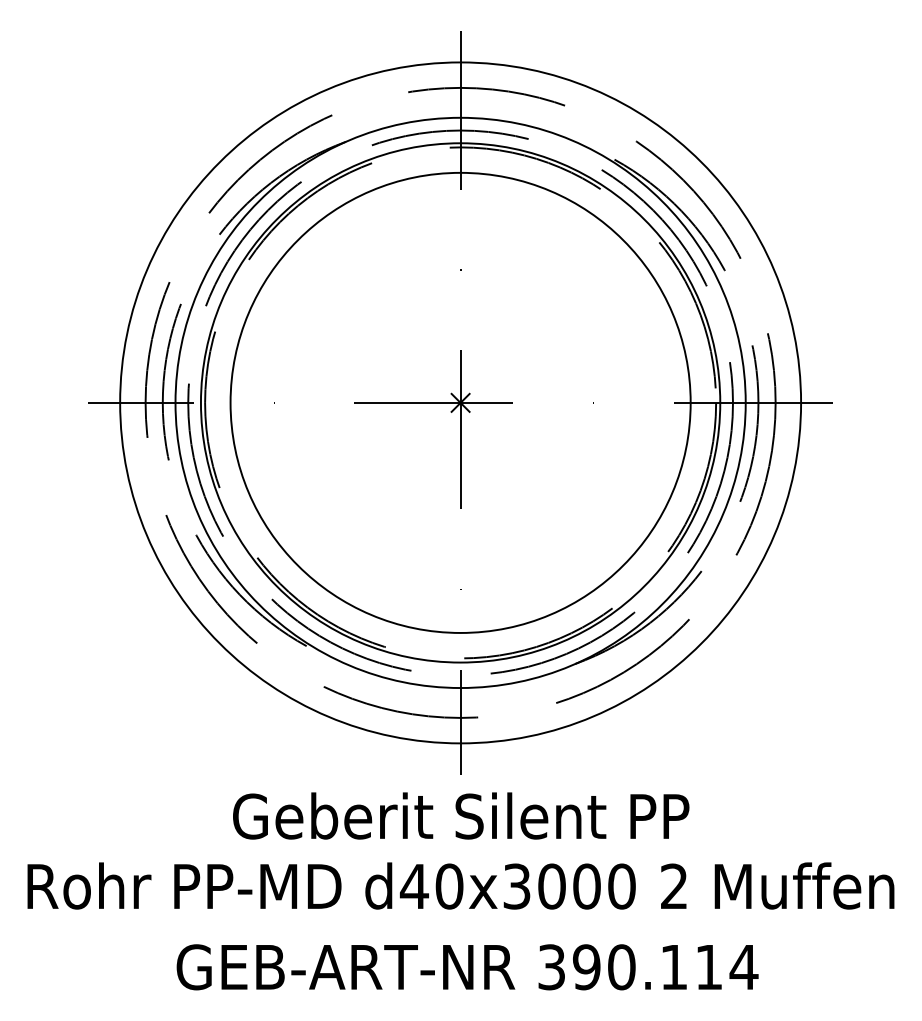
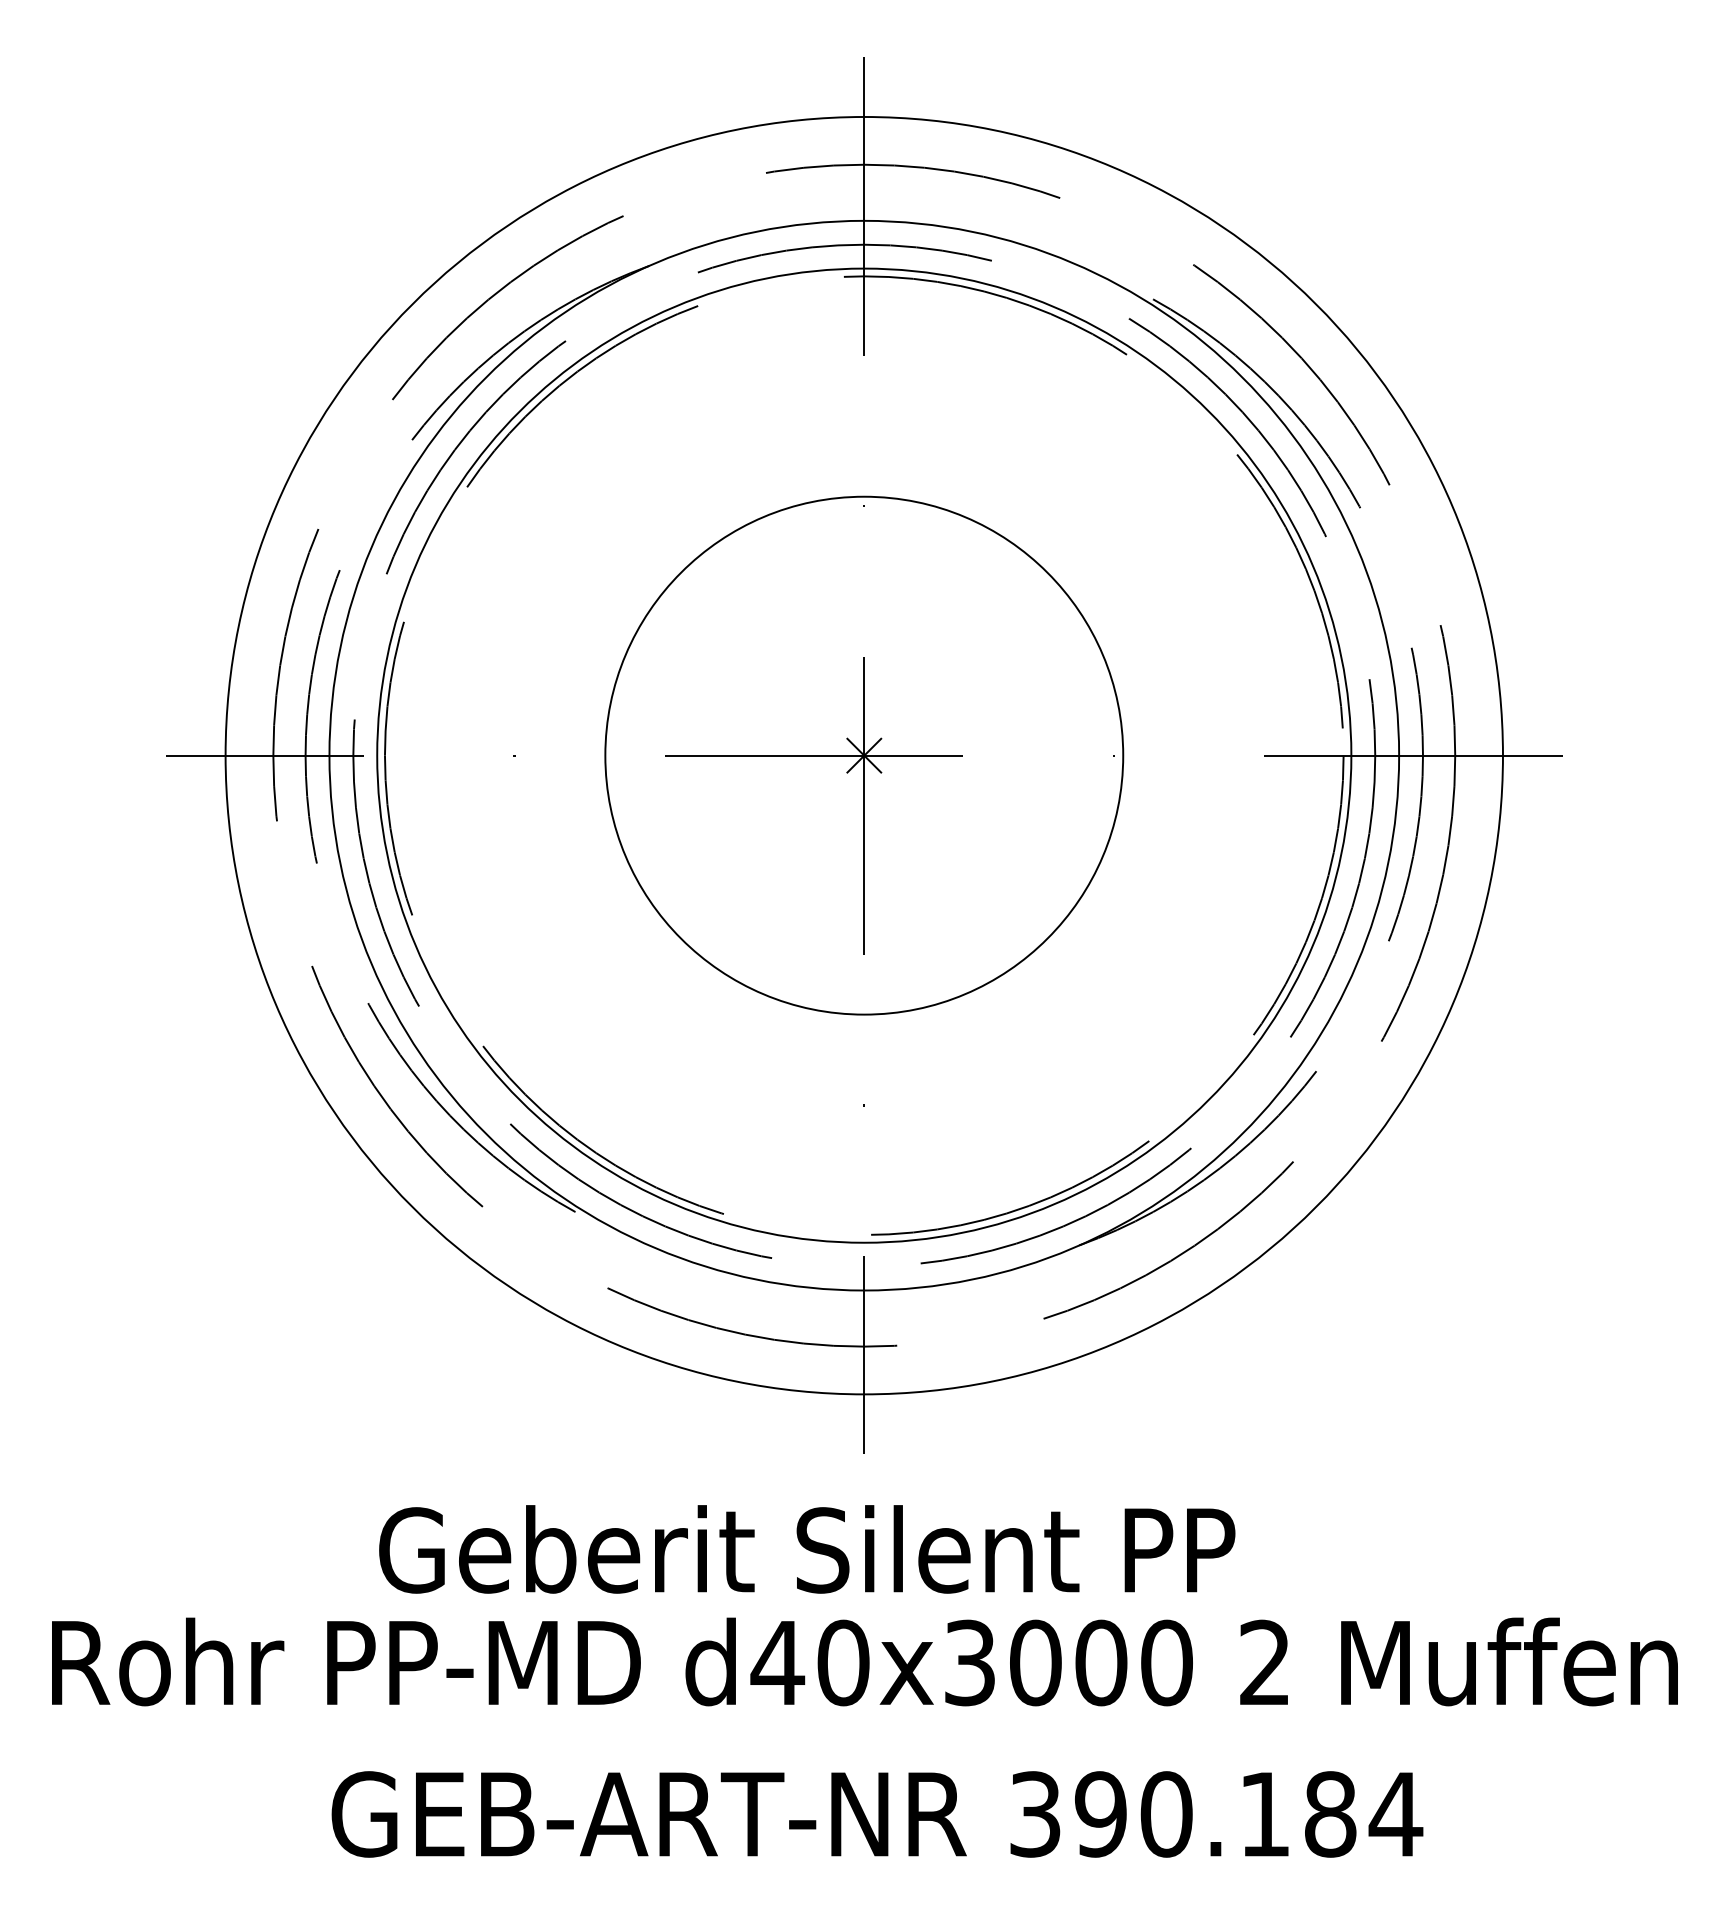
circle: (460, 402) -> (864, 754), size x0.6
text: (461, 815) -> (807, 1548), moved
text: (708, 967) -> (1329, 1814), 390.114 -> 390.184

